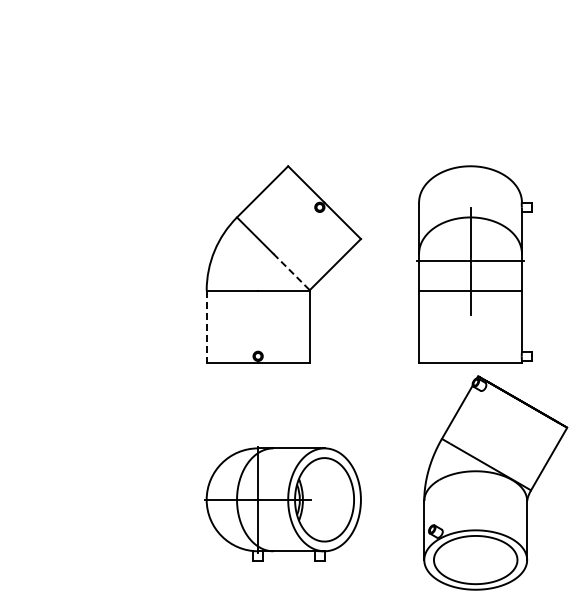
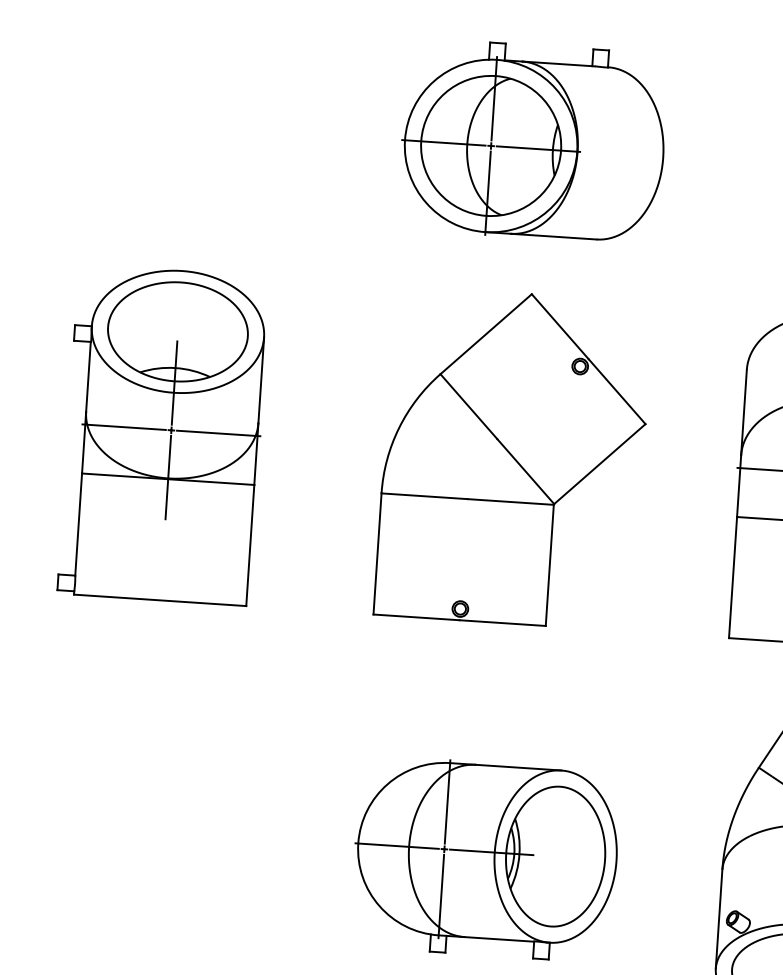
part: (282, 75) -> (532, 141), added
part: (74, 264) -> (163, 434), added
line: (291, 272) -> (525, 472), dashed -> solid
line: (206, 327) -> (377, 555), dashed -> solid

